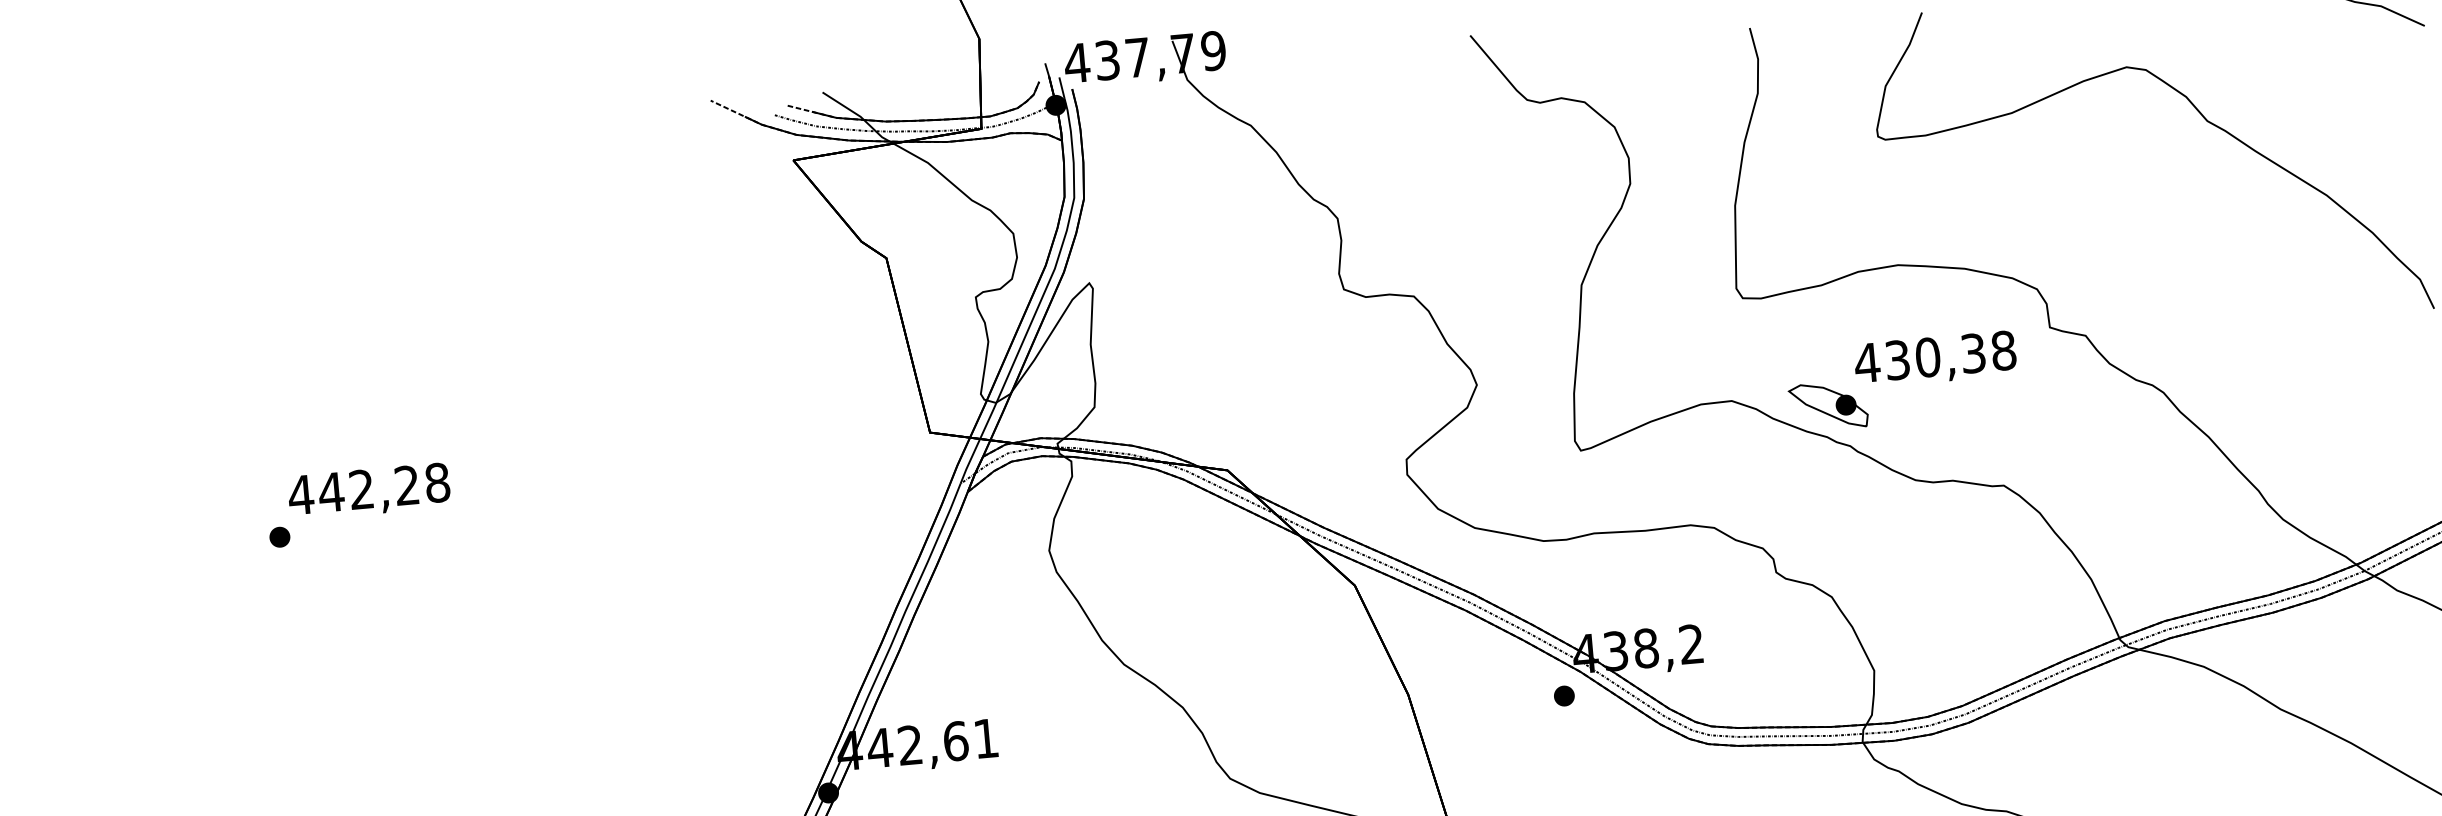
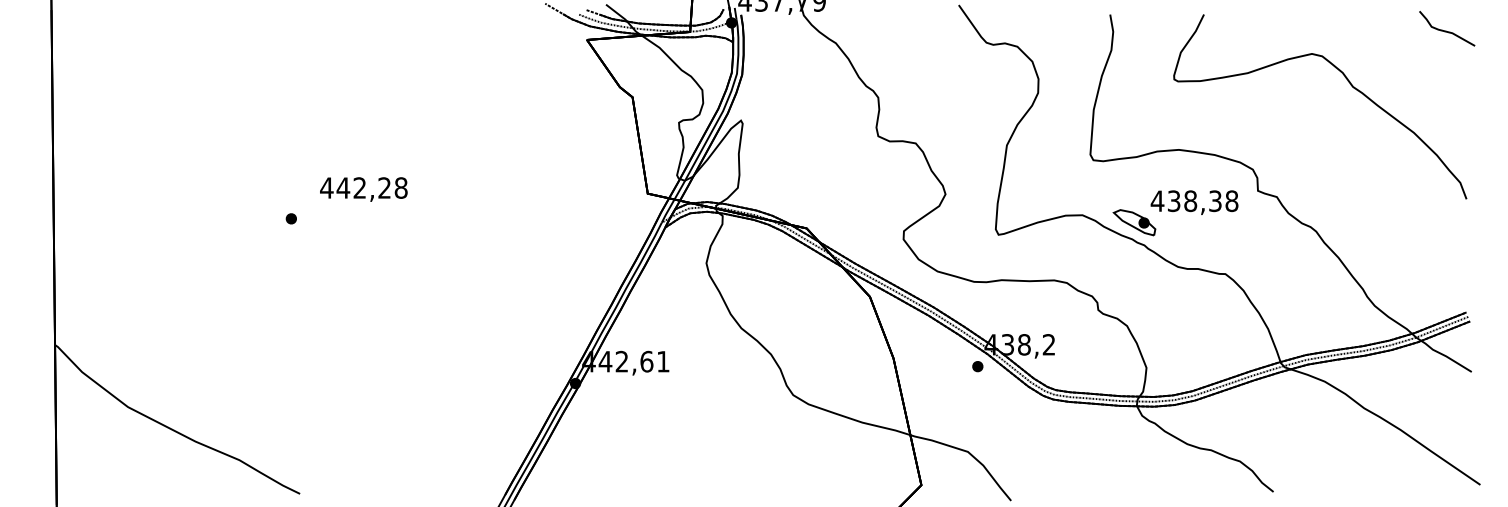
text: (1927, 356) -> (1190, 200), 430,38 -> 438,38
text: (368, 491) -> (363, 189), moved

